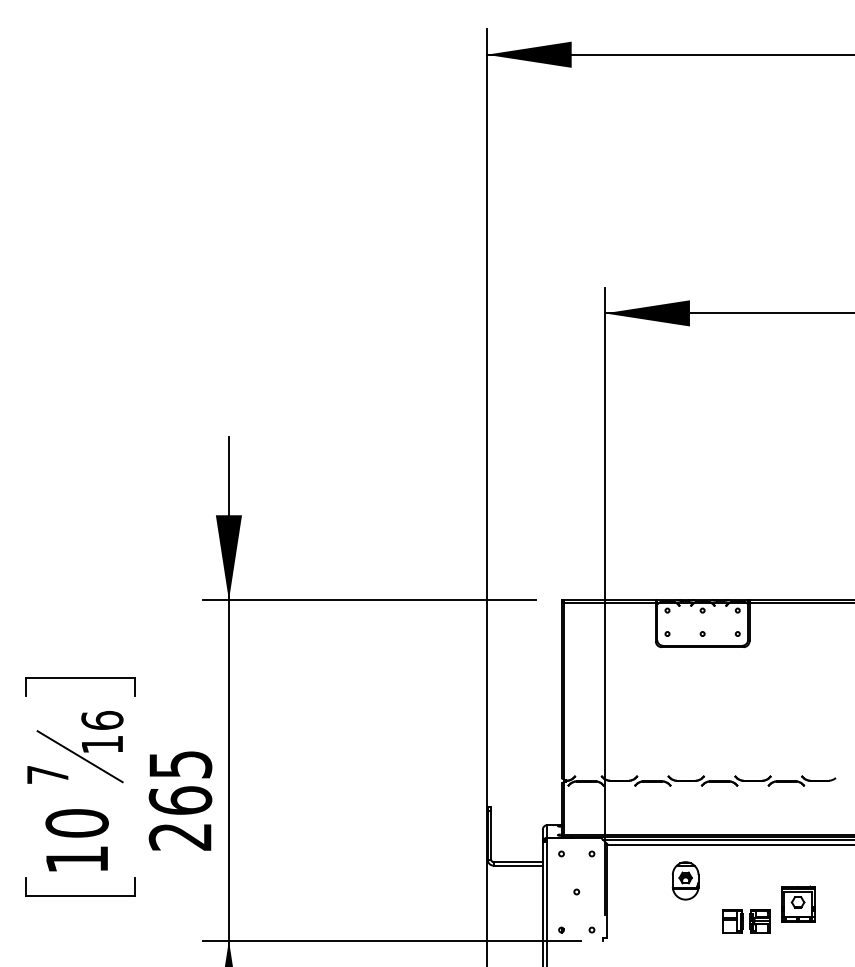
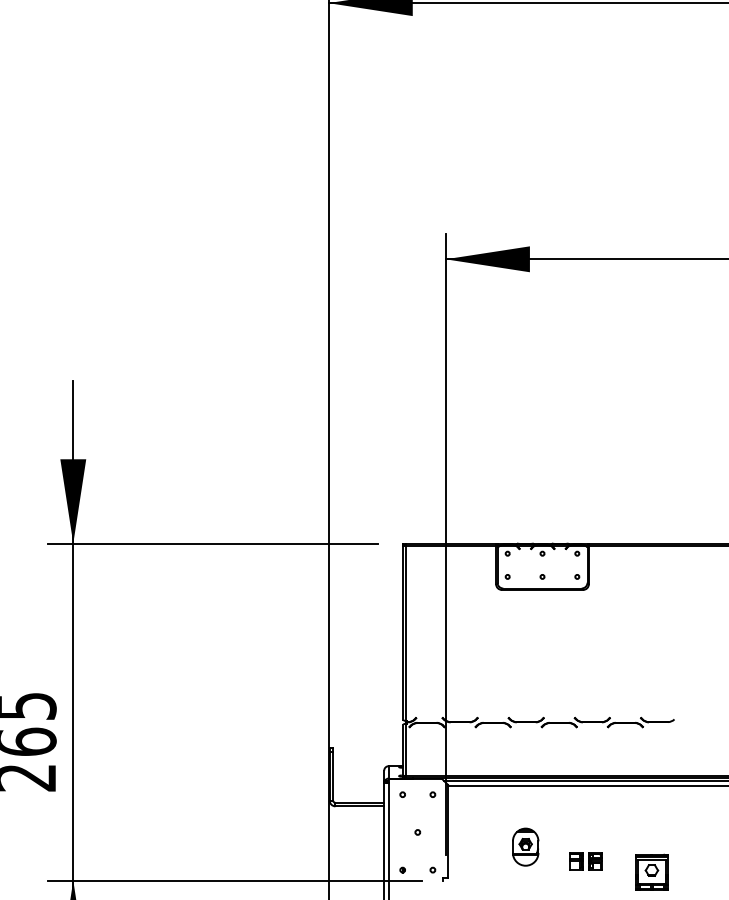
part: (685, 880) -> (525, 846), moved
part: (798, 903) -> (652, 871), moved
part: (746, 921) -> (585, 861), size x0.7

